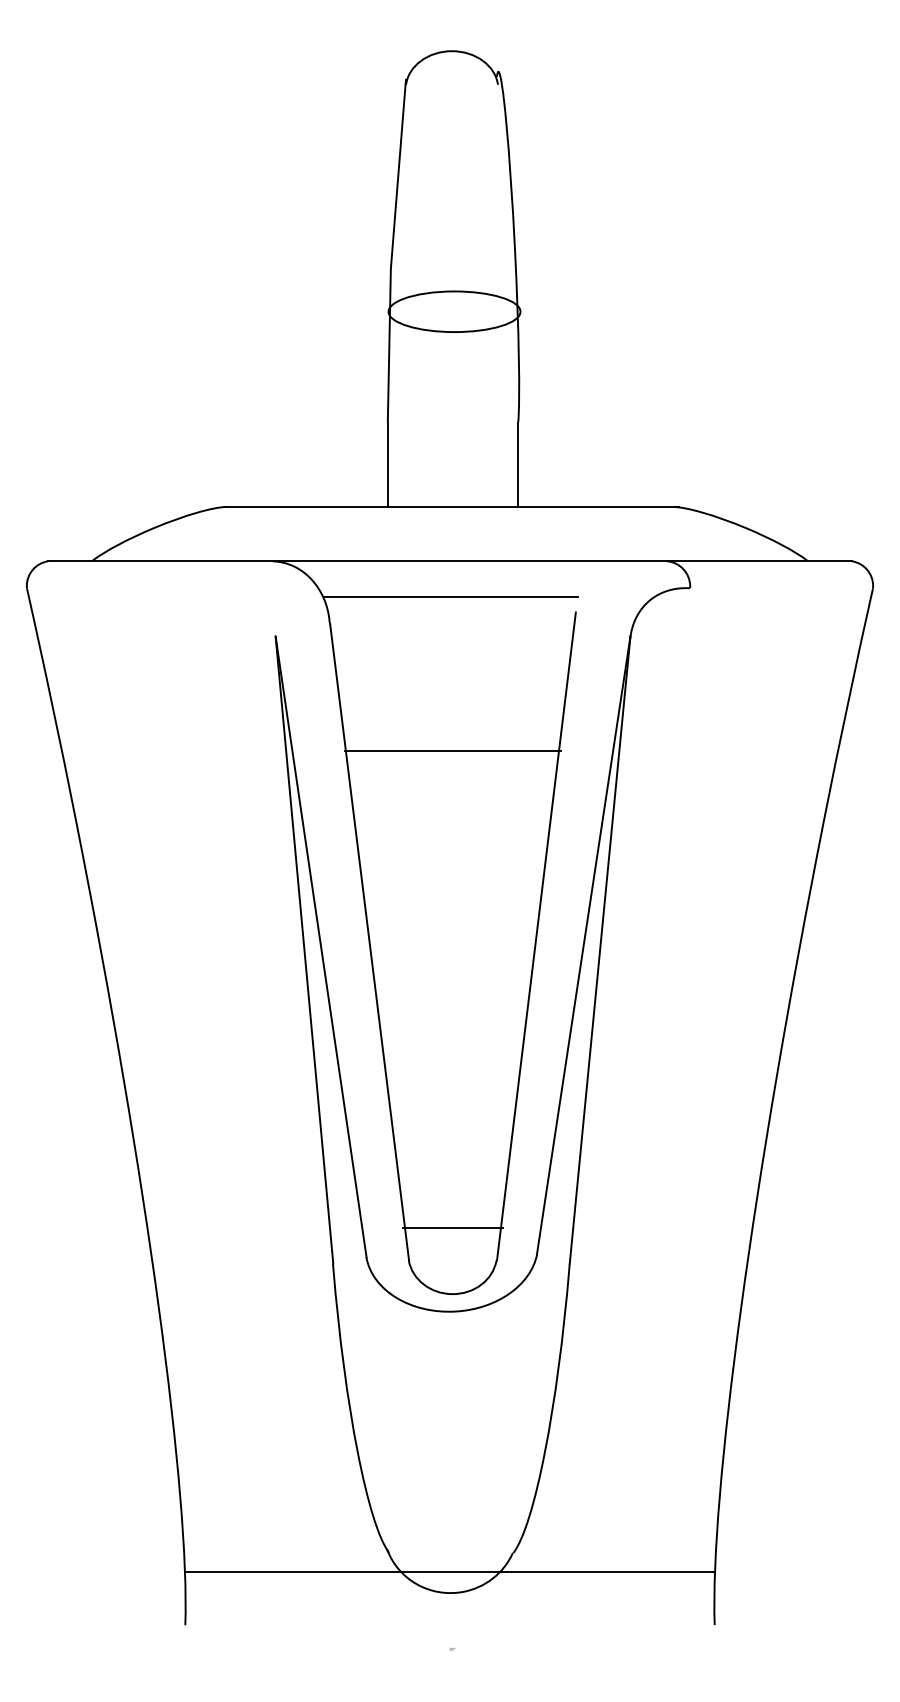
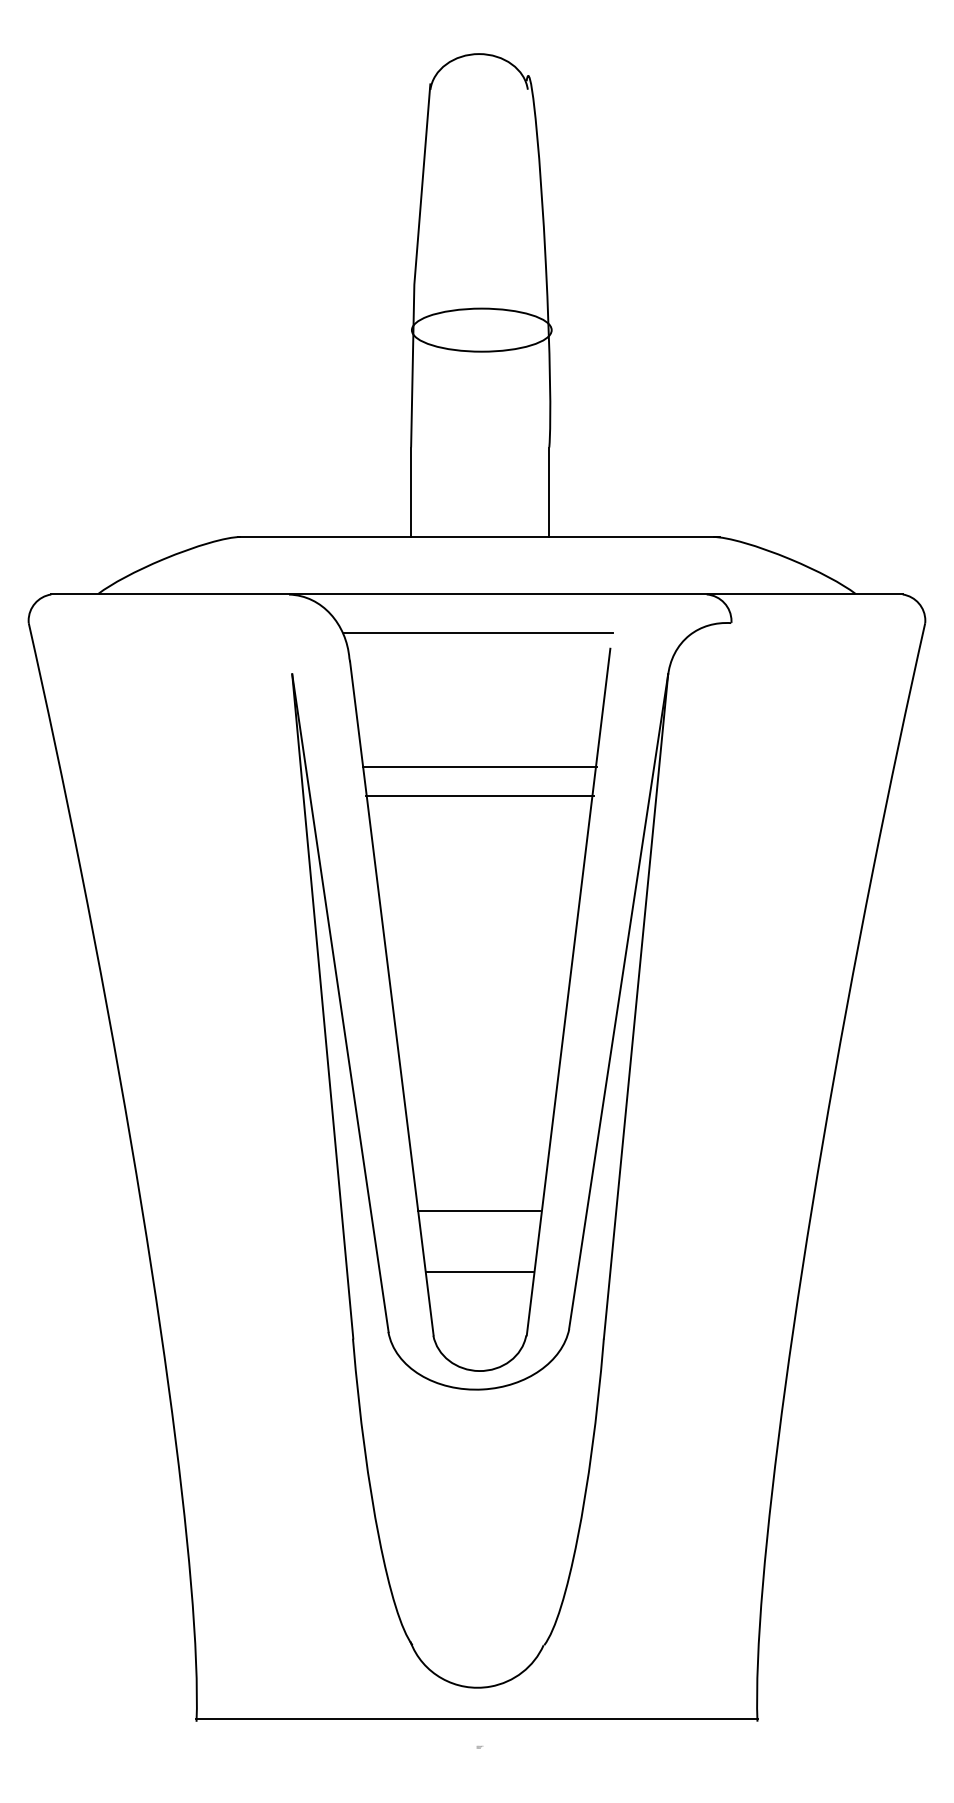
line: (452, 723) -> (479, 766), added
line: (451, 1142) -> (478, 1210), added
line: (453, 1227) -> (480, 1271), moved
line: (449, 1572) -> (476, 1718), moved

